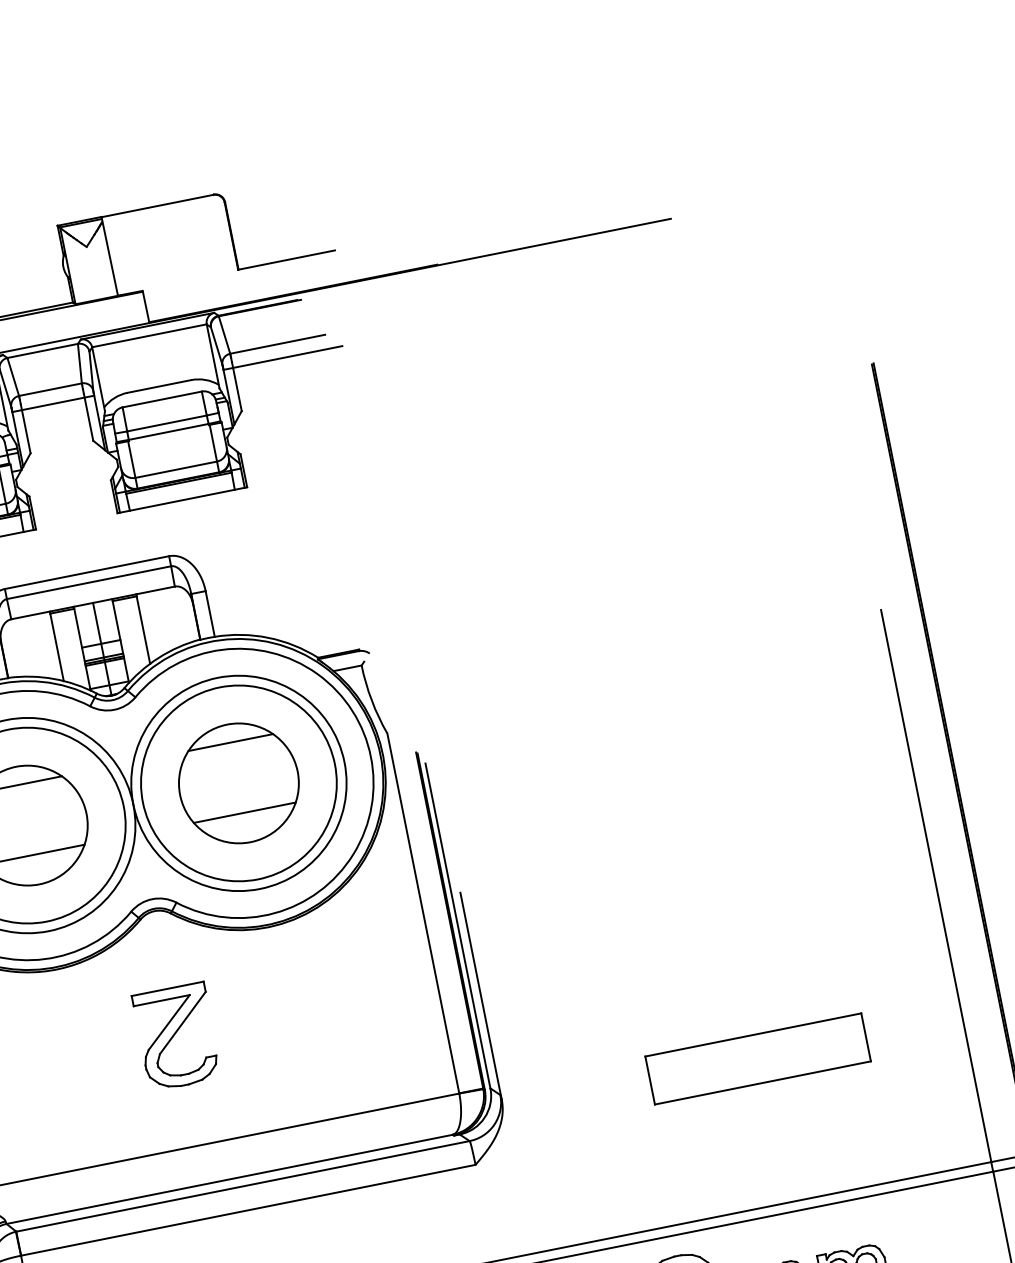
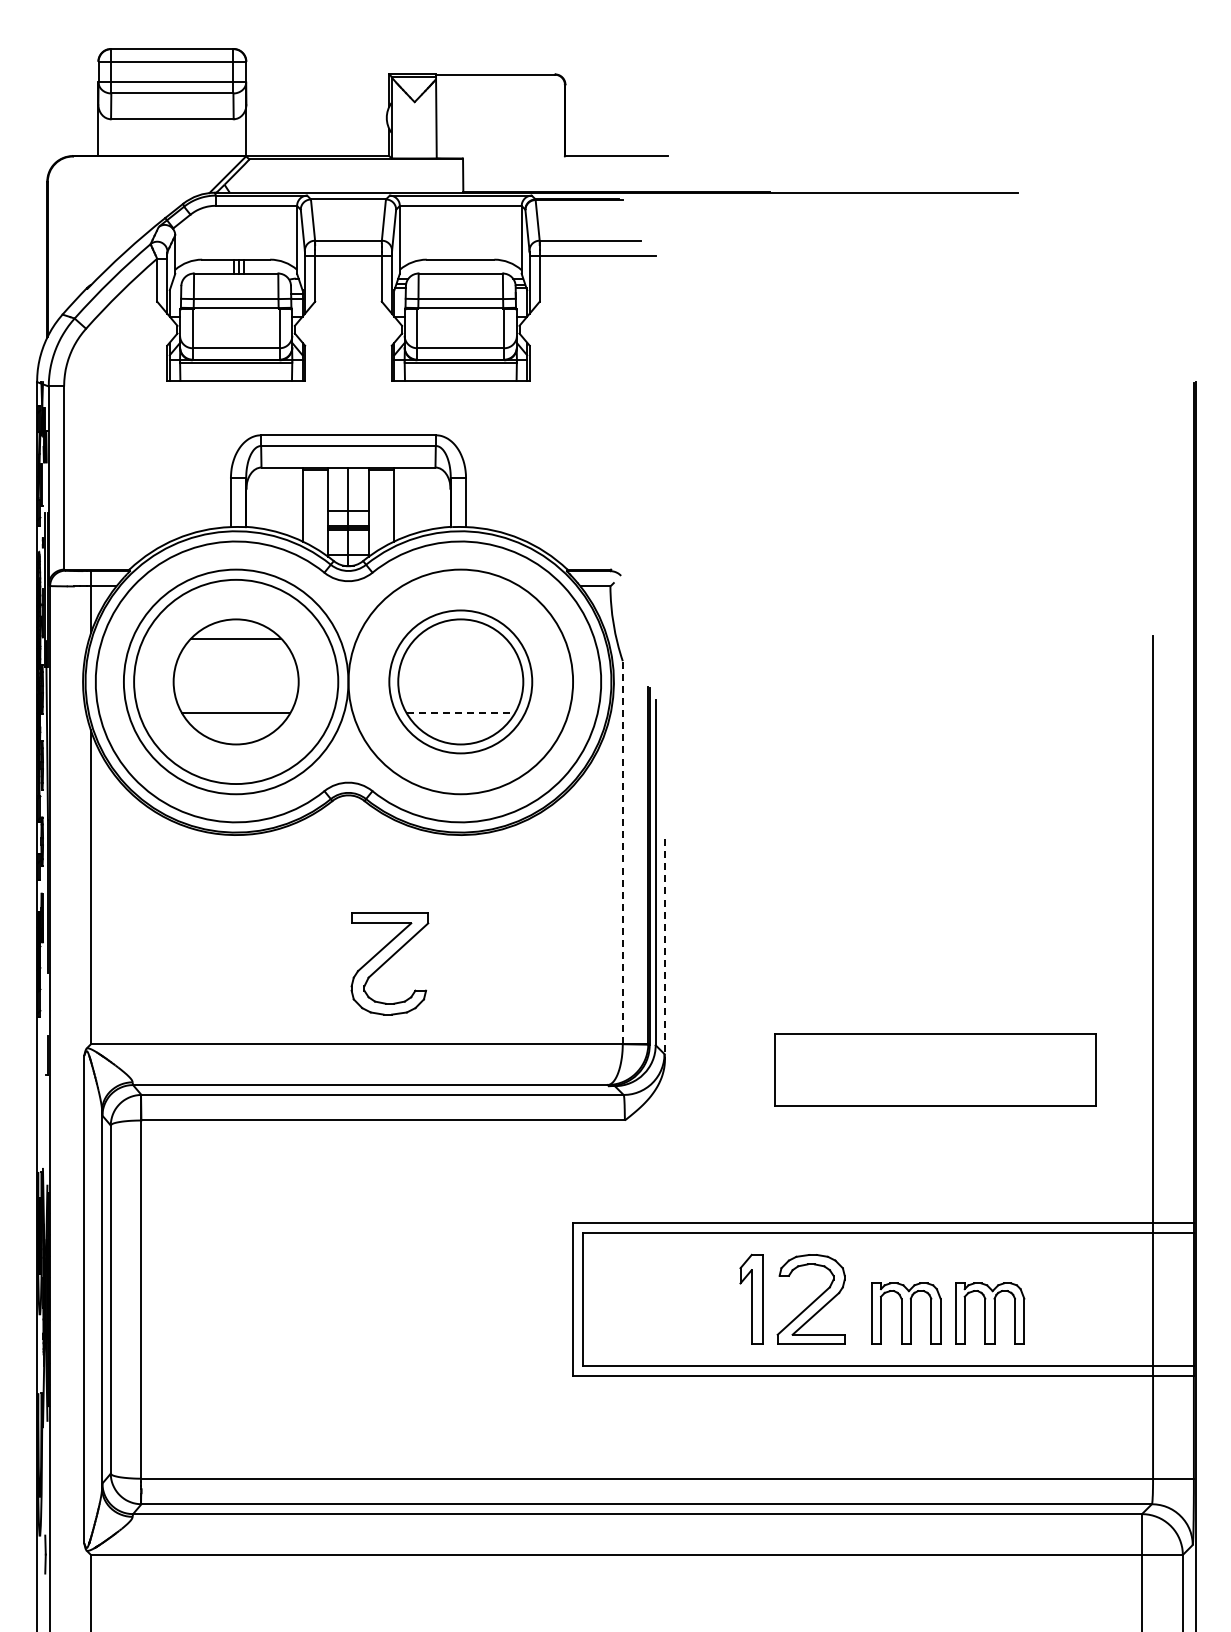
line: (230, 742) -> (460, 638), removed
circle: (238, 783) -> (460, 681), size x0.7
line: (245, 812) -> (461, 713), solid -> dashed
line: (422, 913) -> (622, 852), solid -> dashed
line: (480, 996) -> (664, 949), solid -> dashed
part: (176, 1036) -> (389, 963), moved
part: (758, 1058) -> (935, 1069), size x1.4

